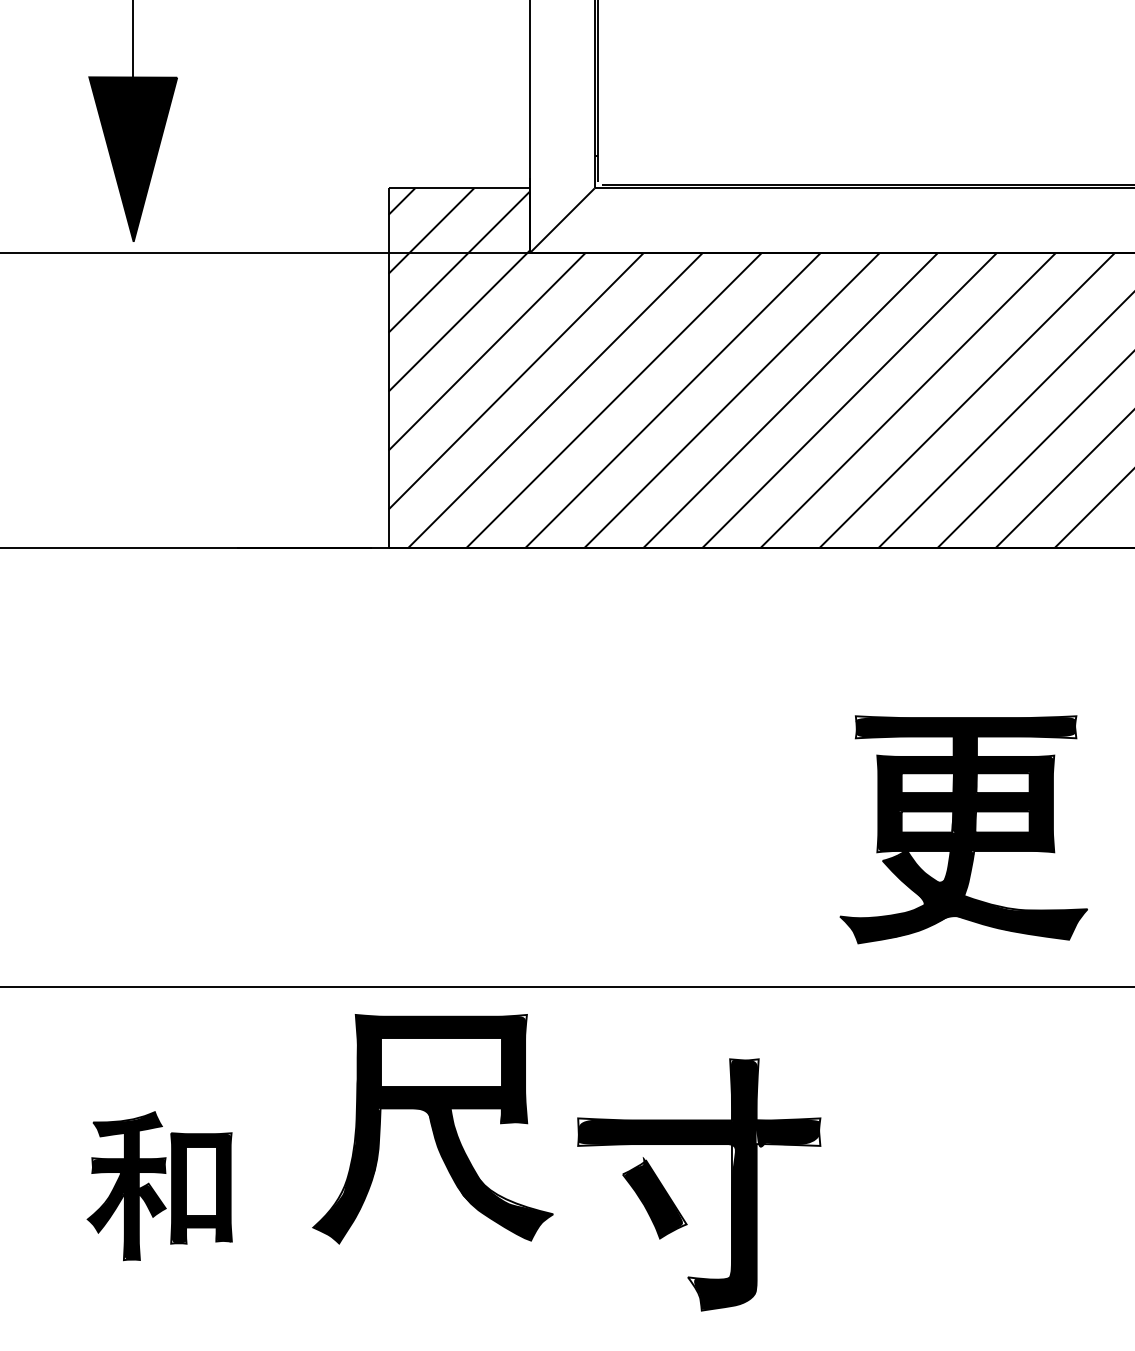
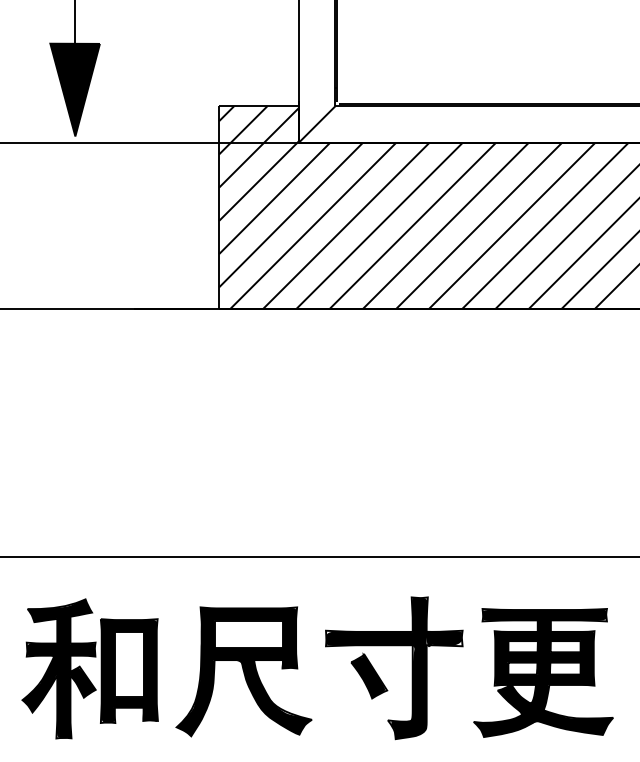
part: (963, 828) -> (543, 672), moved
part: (431, 1128) -> (243, 671), moved
part: (158, 1185) -> (89, 668), size x1.67

